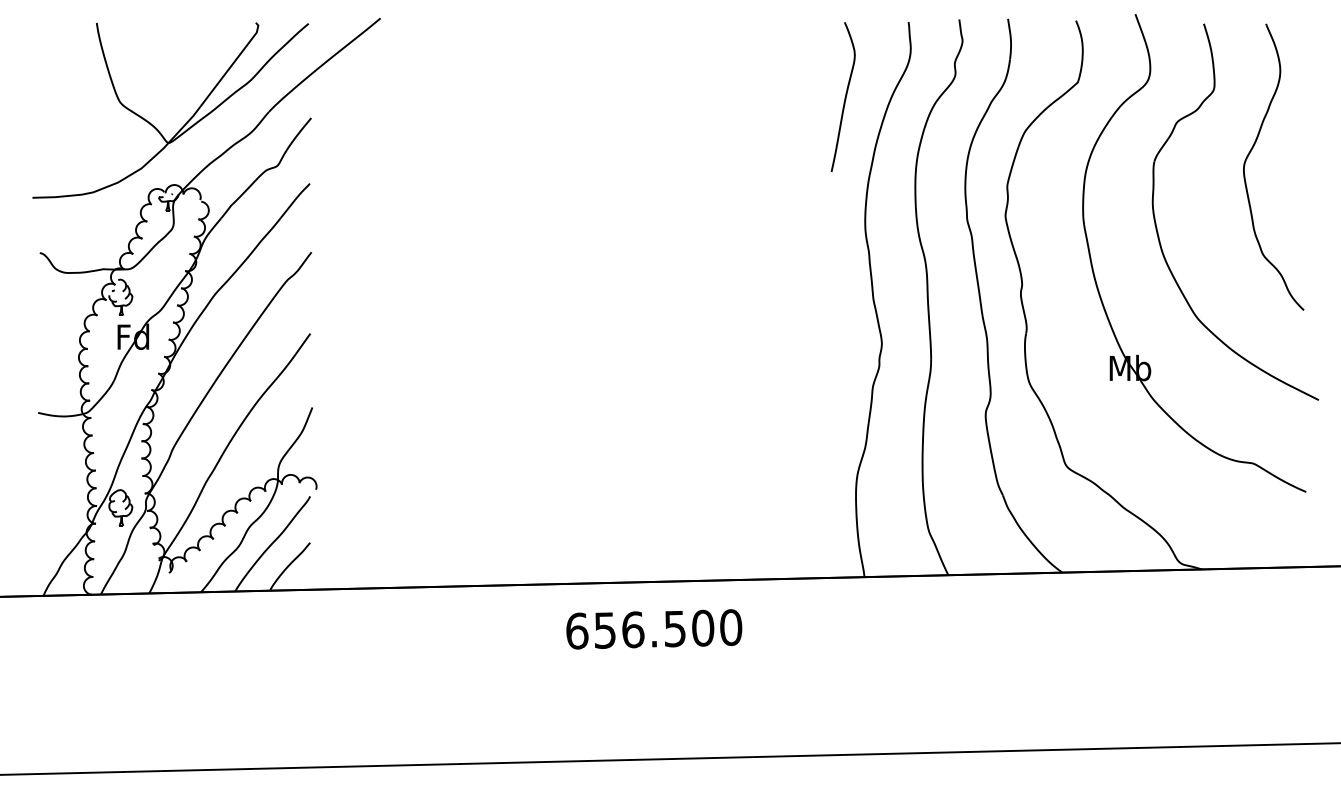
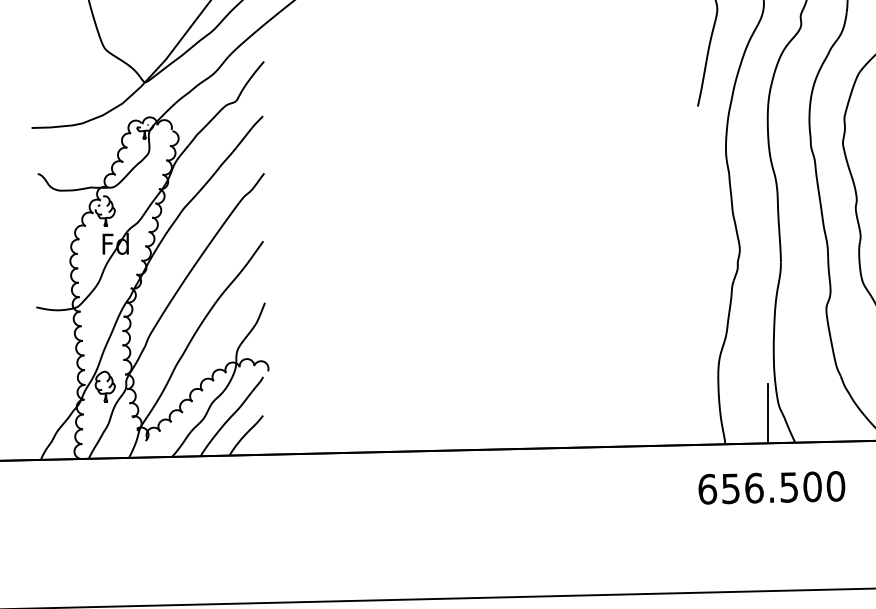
line: (915, 539) -> (767, 412), added
text: (654, 629) -> (772, 487), moved

